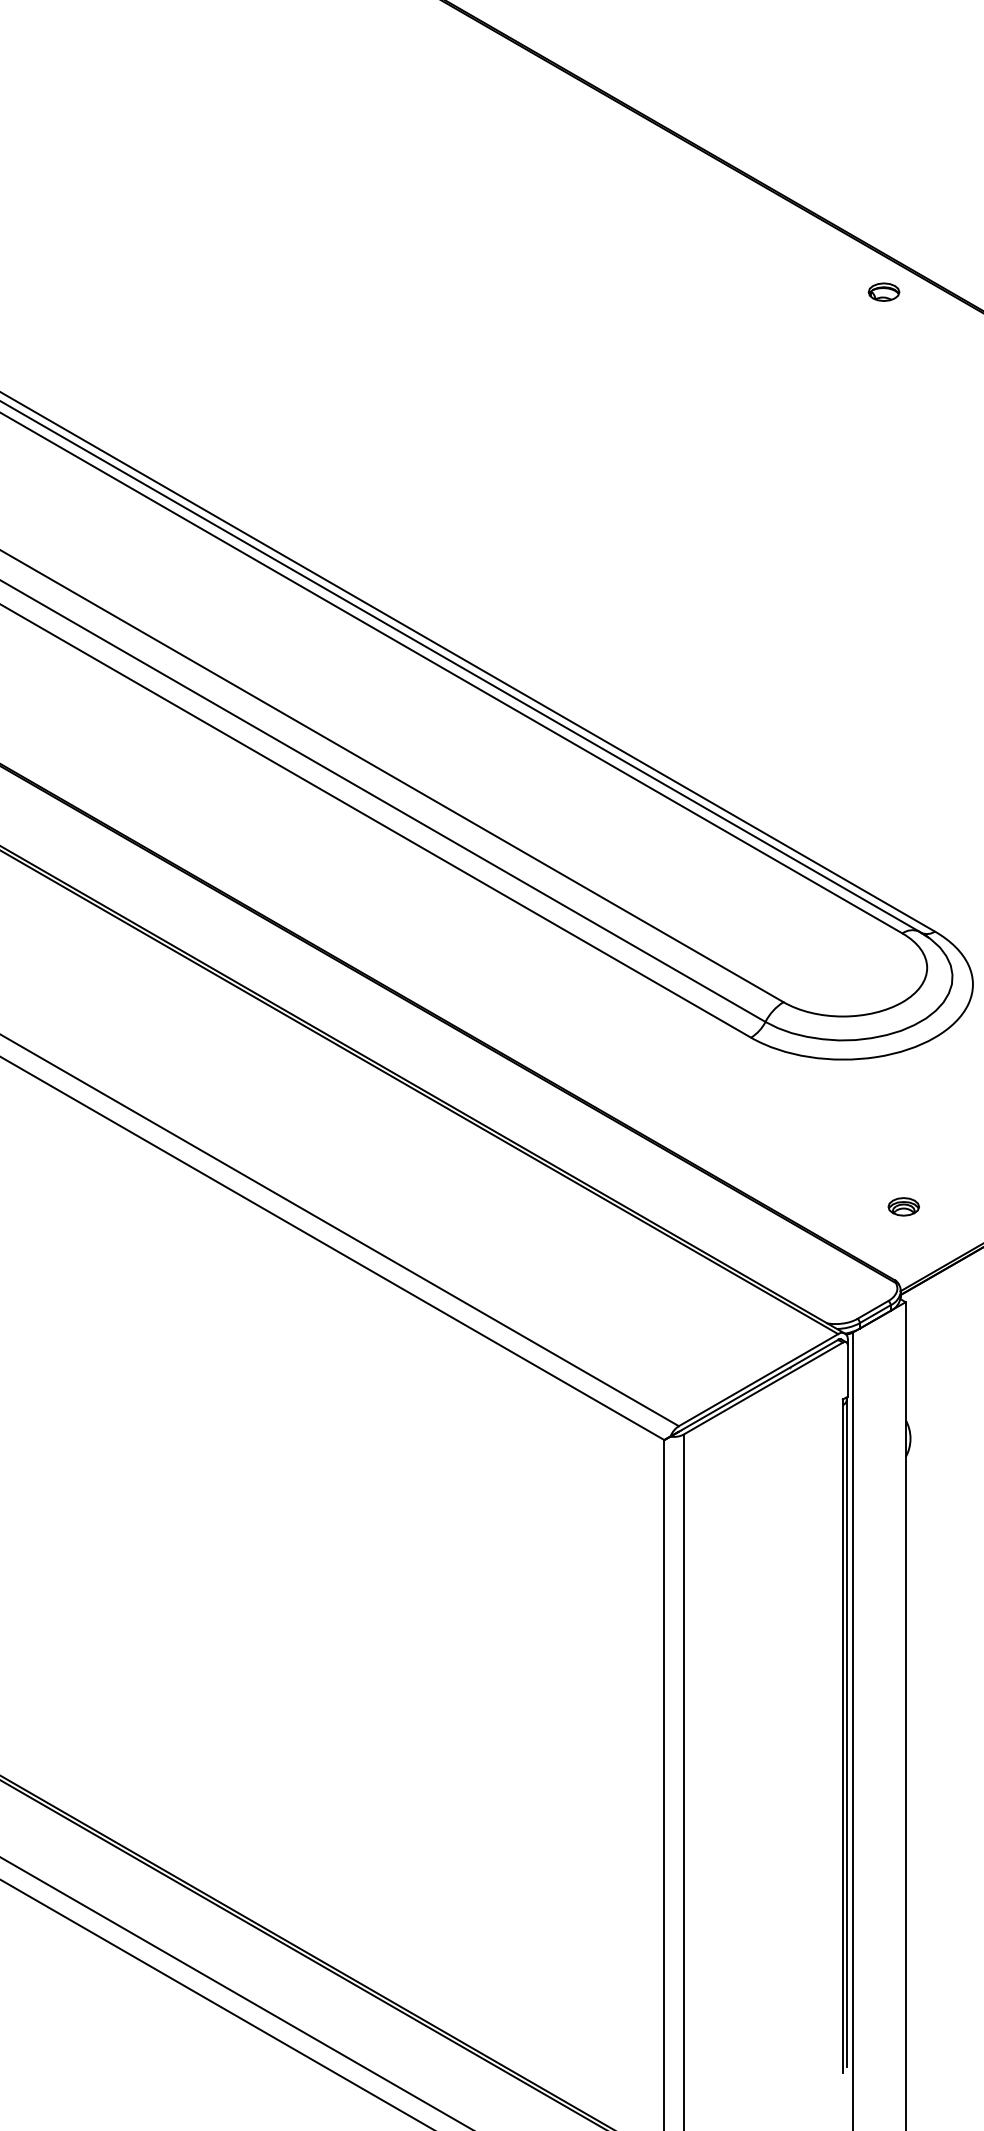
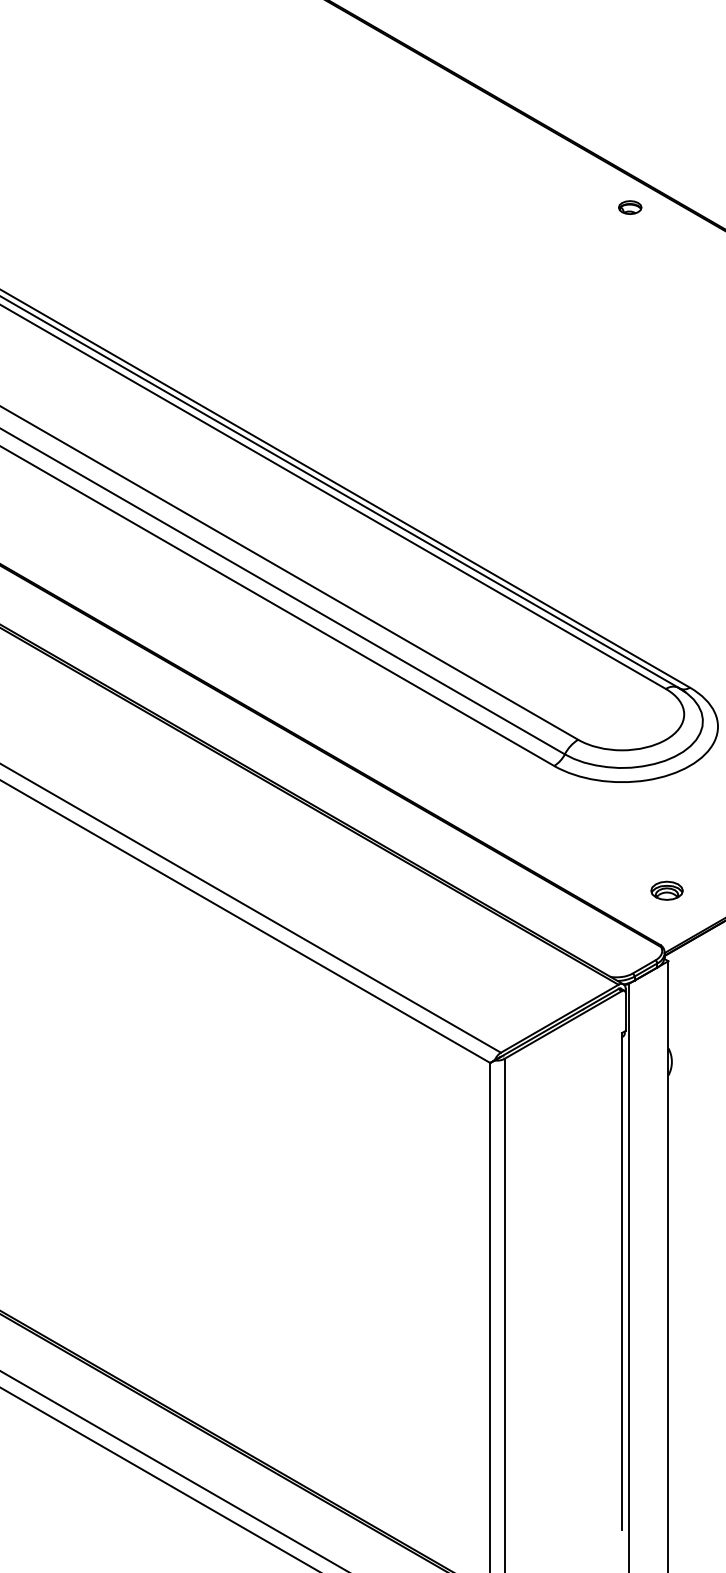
part: (883, 291) -> (629, 207), moved
part: (903, 1206) -> (666, 890), size x1.4
line: (847, 1733) -> (625, 1279), removed

